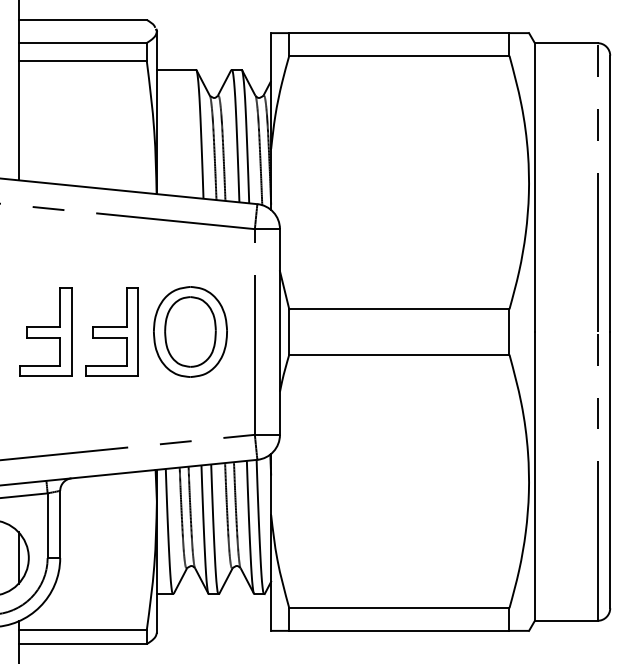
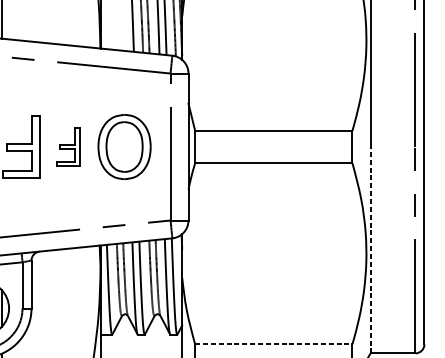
part: (111, 331) -> (68, 146), size x0.6
line: (534, 475) -> (370, 249), solid -> dashed
line: (399, 608) -> (273, 344), solid -> dashed

